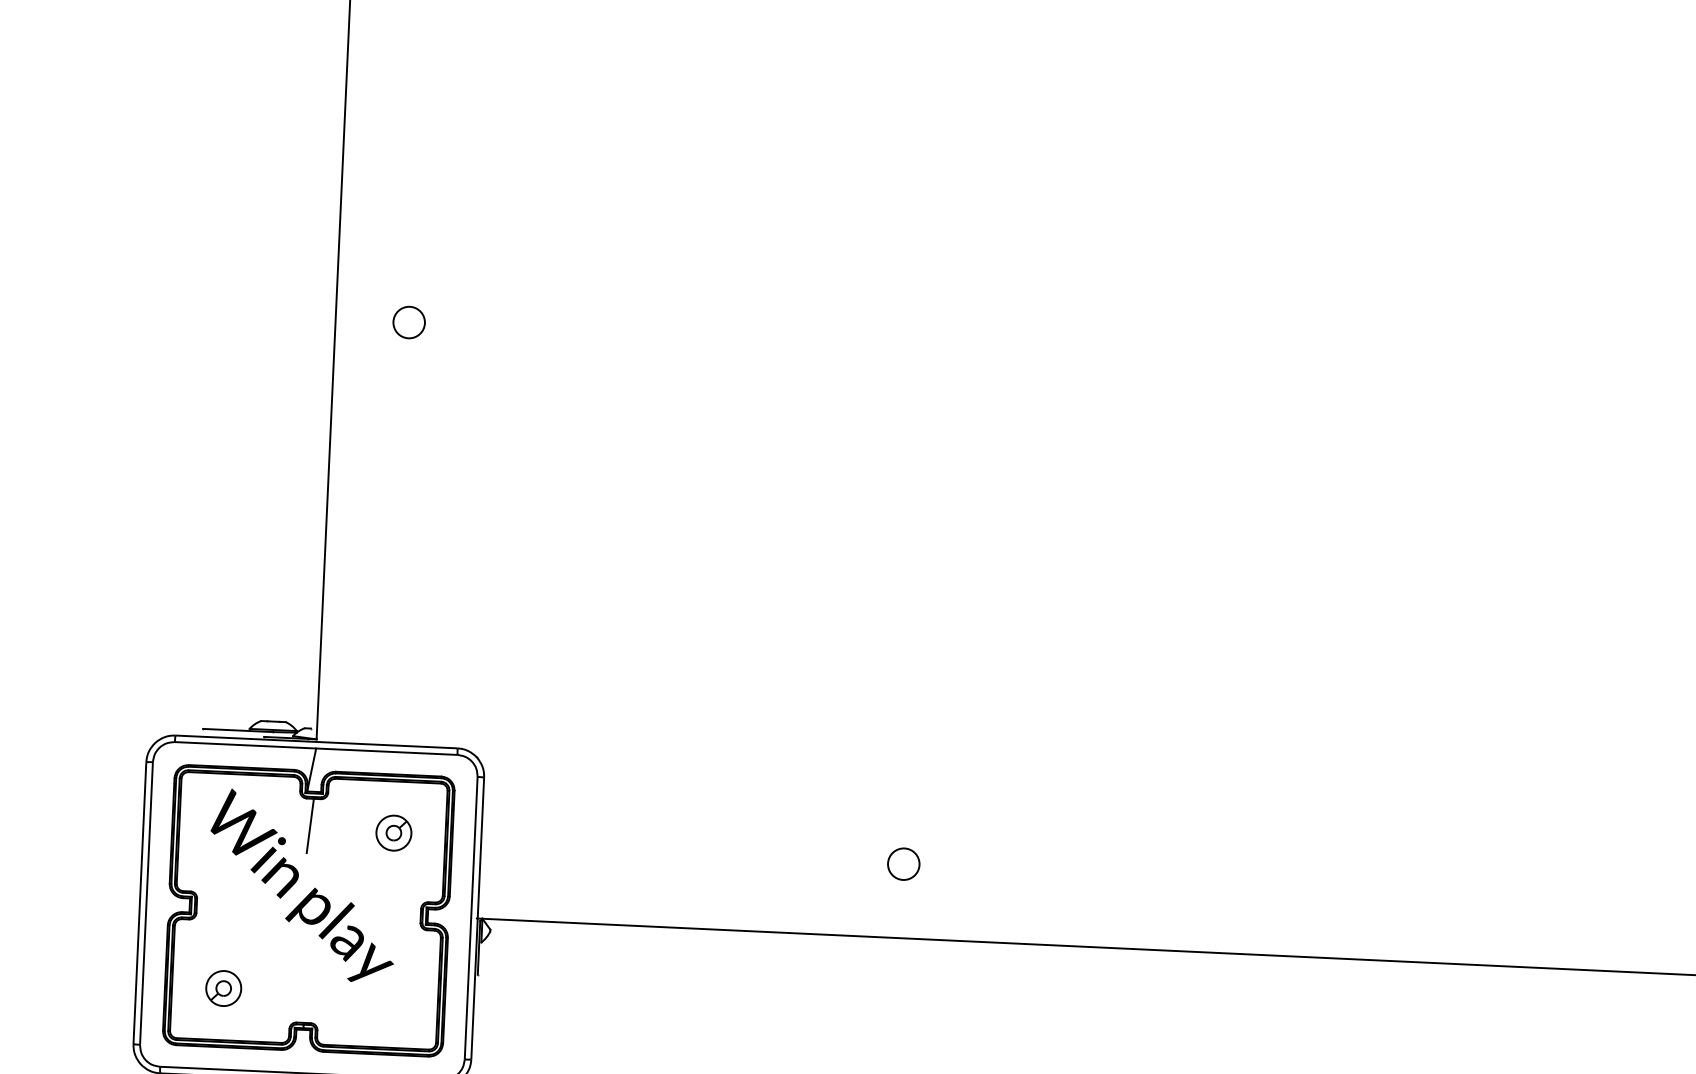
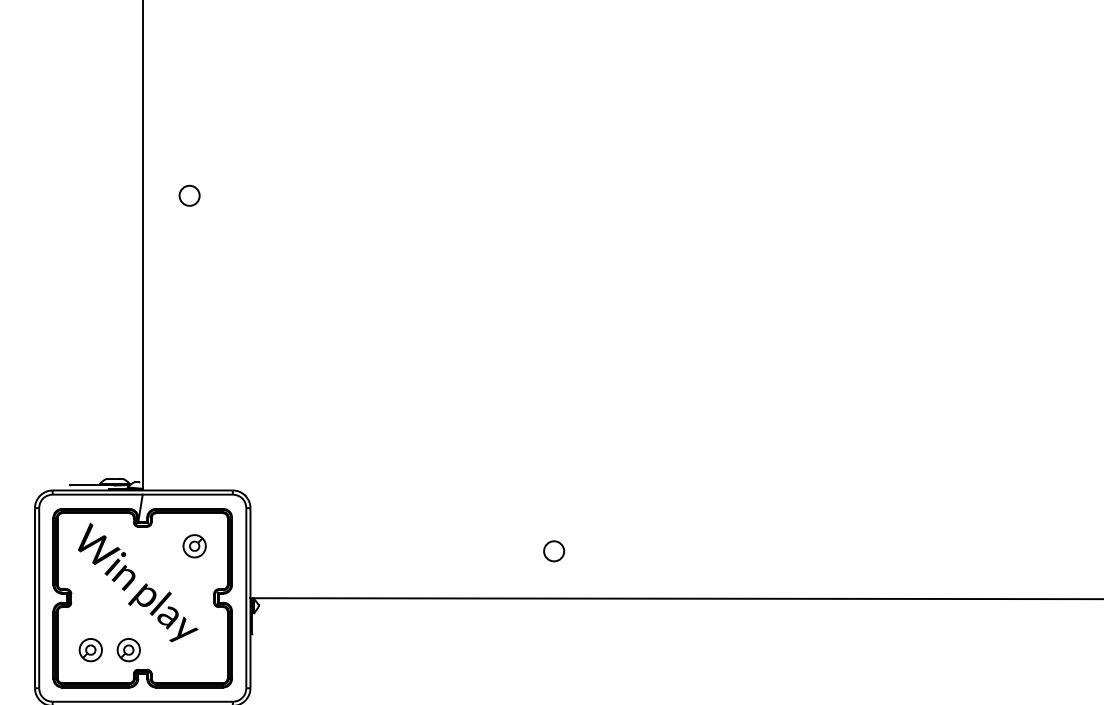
circle: (408, 322) -> (189, 195), moved
line: (309, 824) -> (140, 543), removed
circle: (904, 864) -> (554, 551), moved
part: (282, 991) -> (128, 650), added

